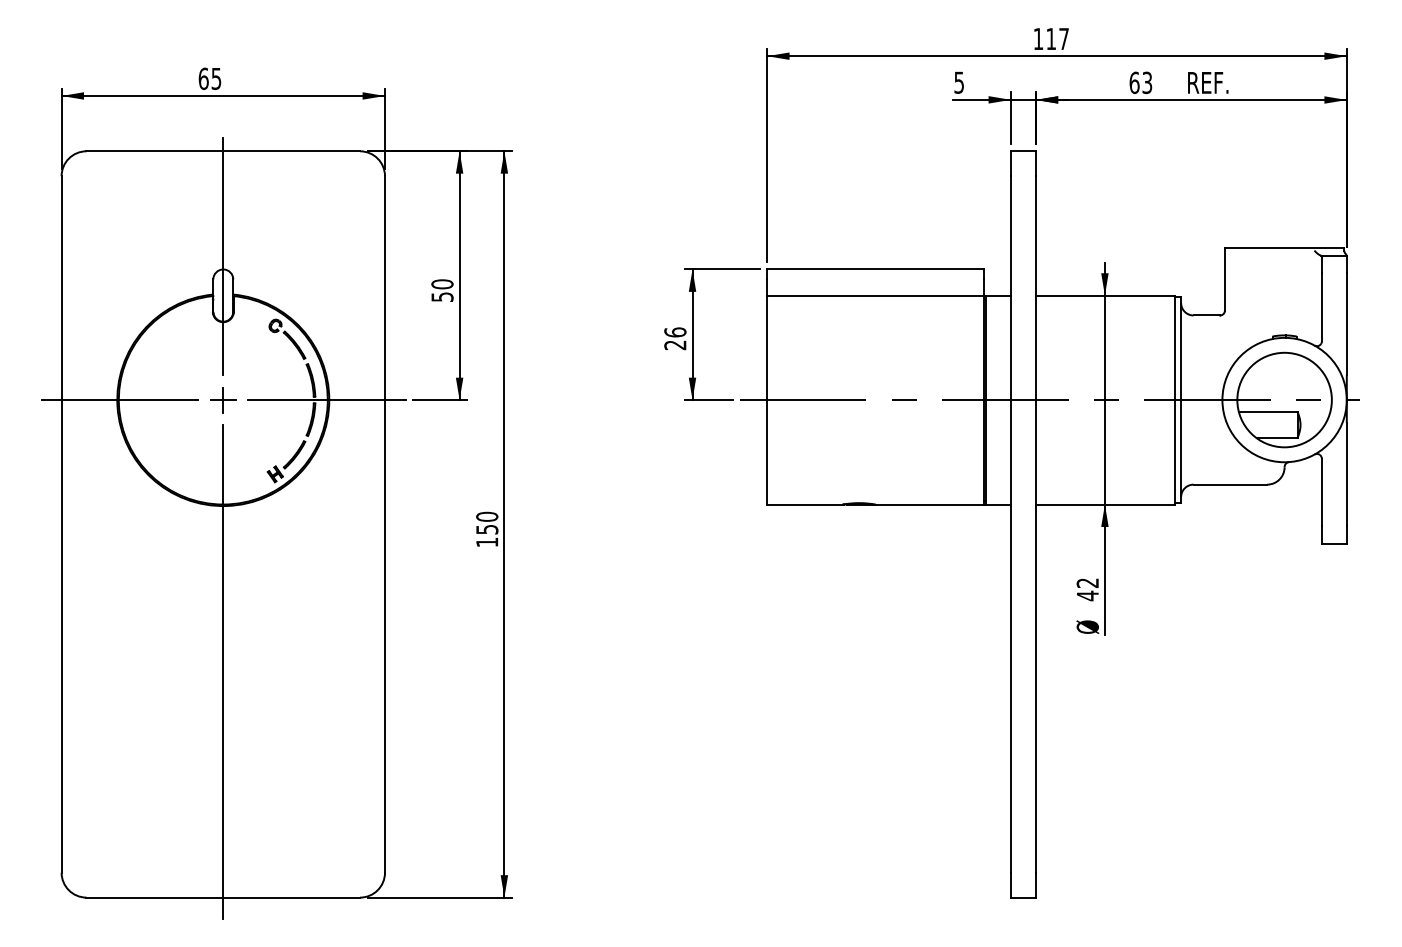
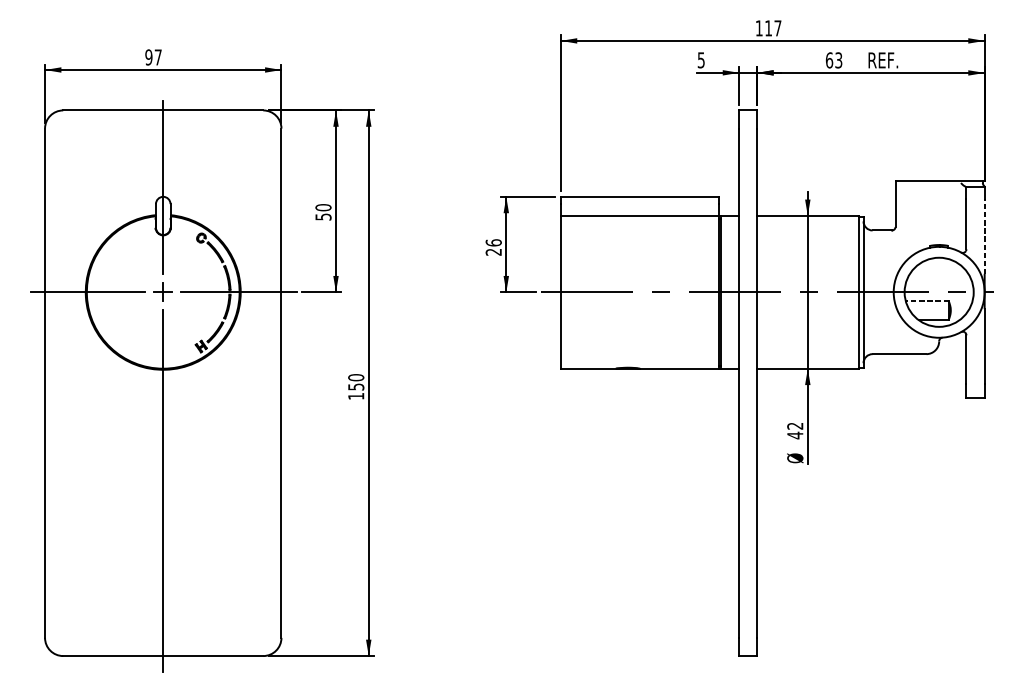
text: (209, 78) -> (153, 57), 65 -> 97
line: (1346, 323) -> (984, 236), solid -> dashed
line: (1267, 411) -> (926, 300), solid -> dashed

